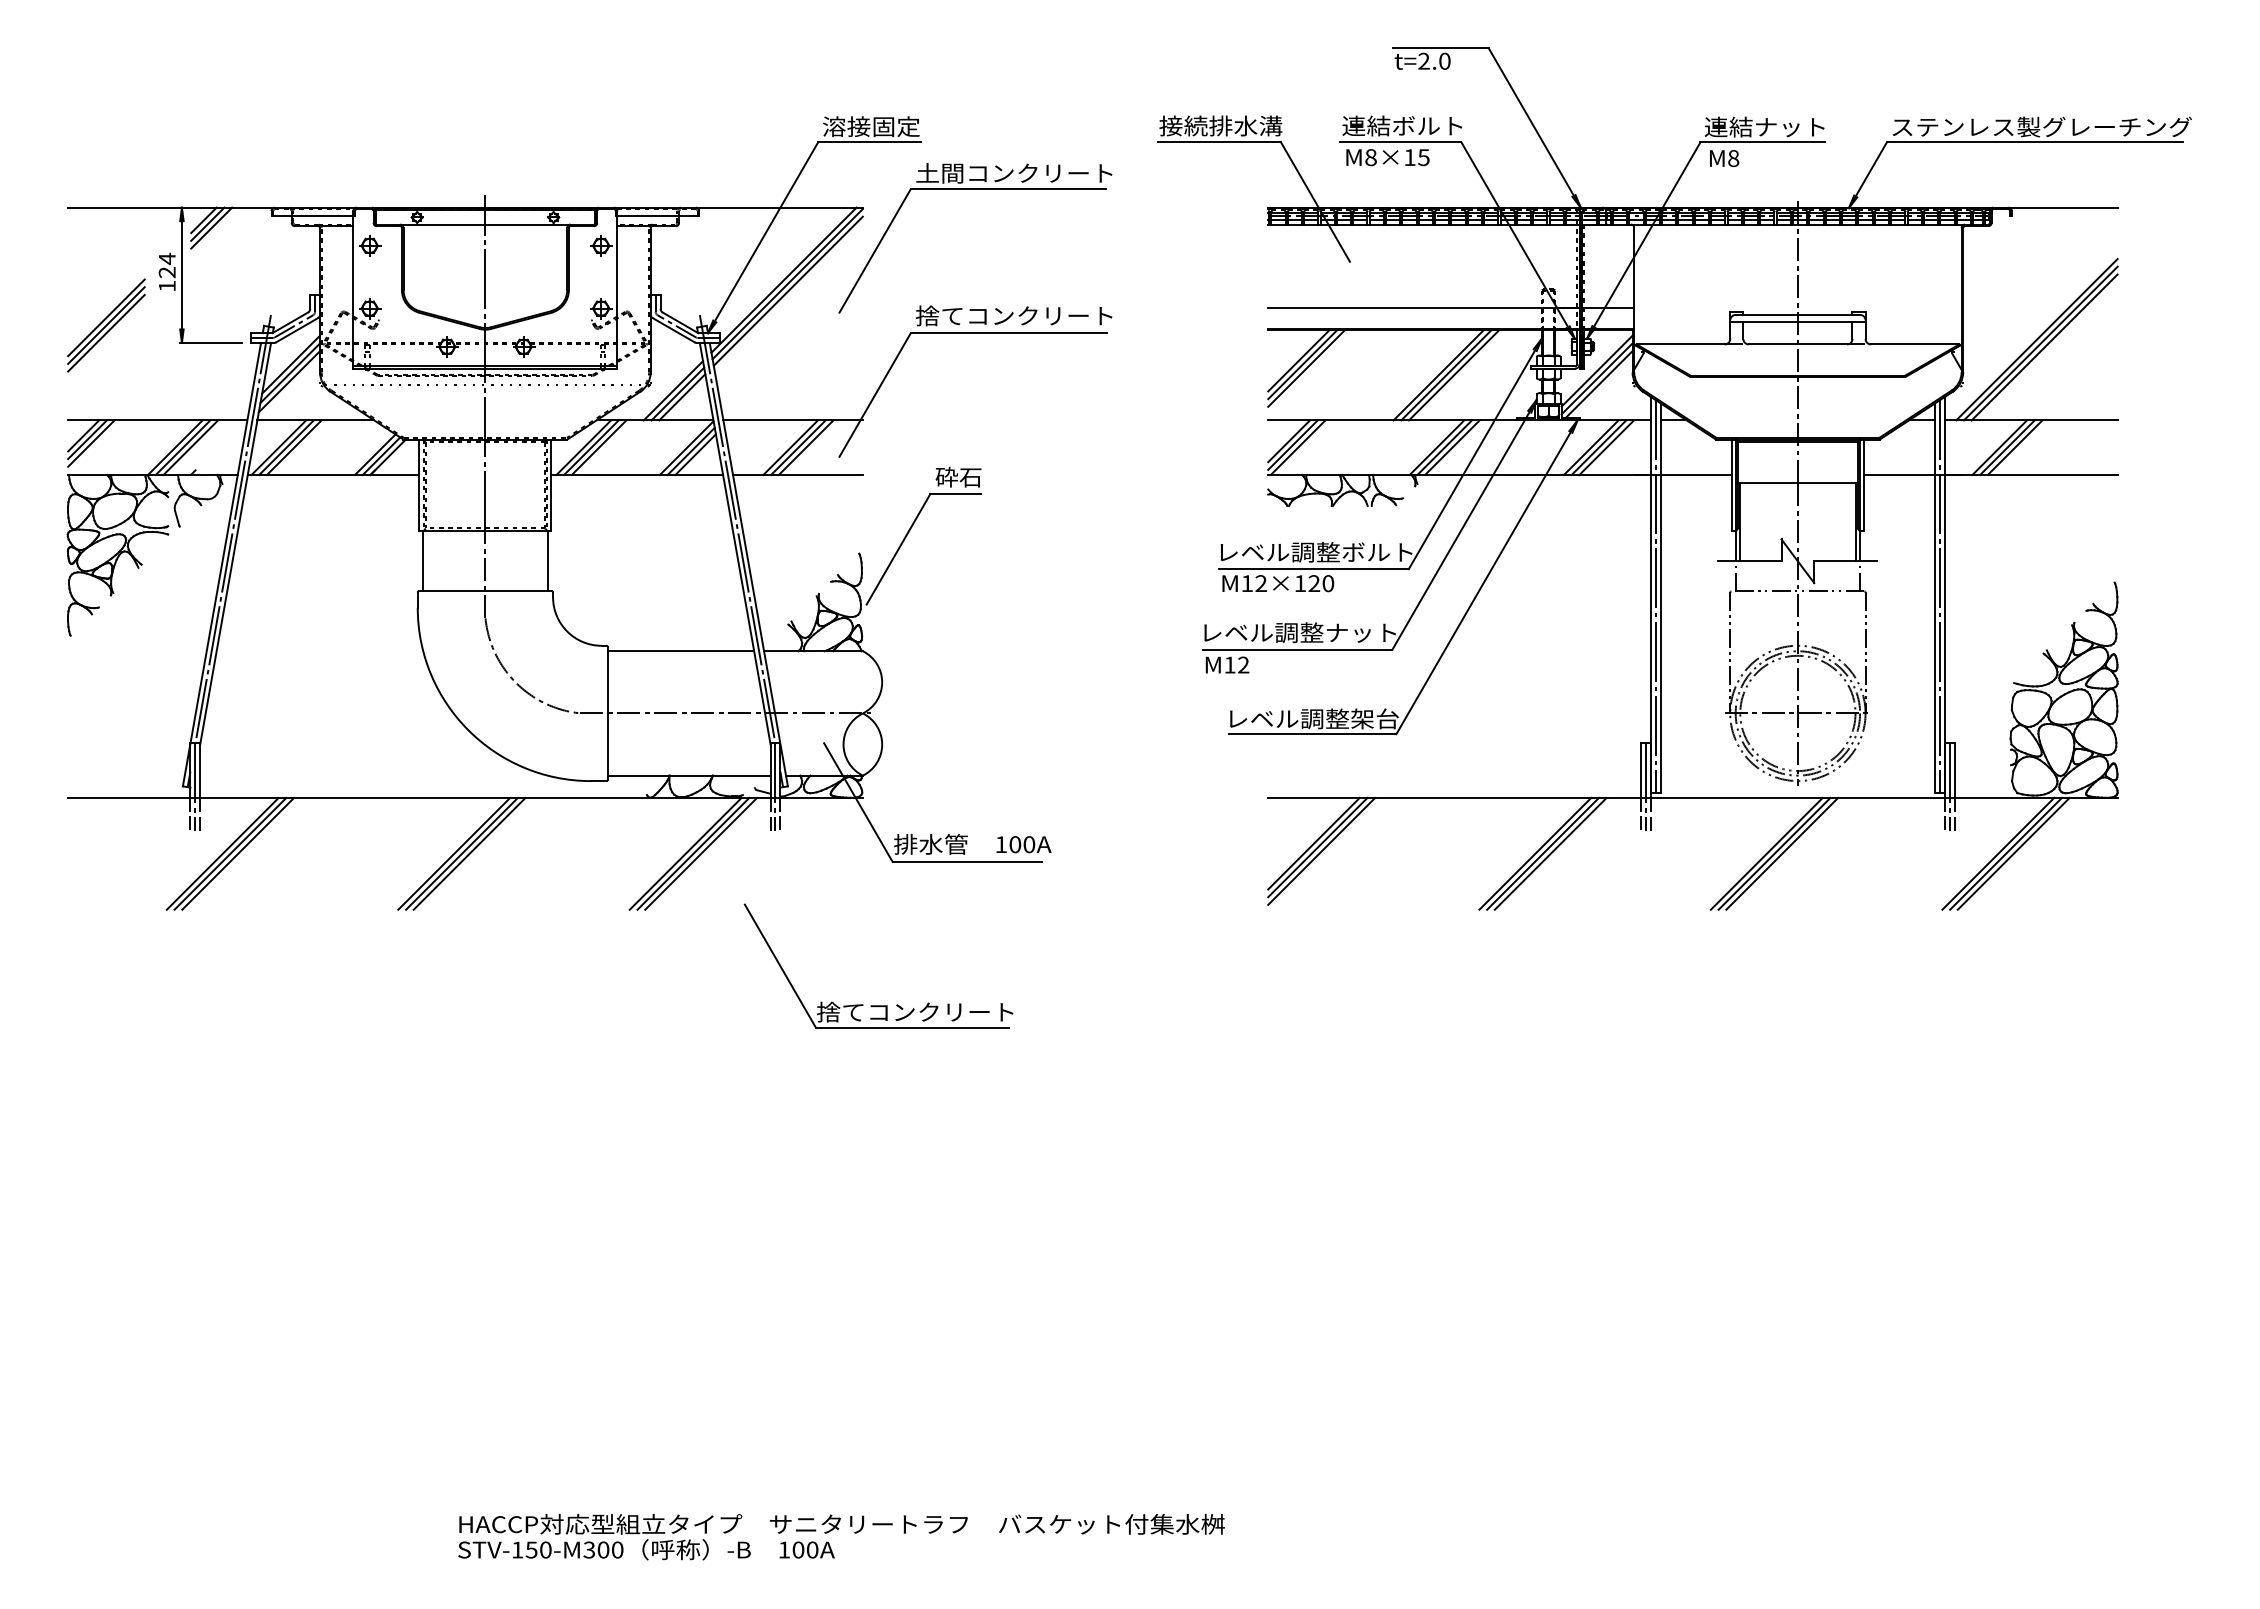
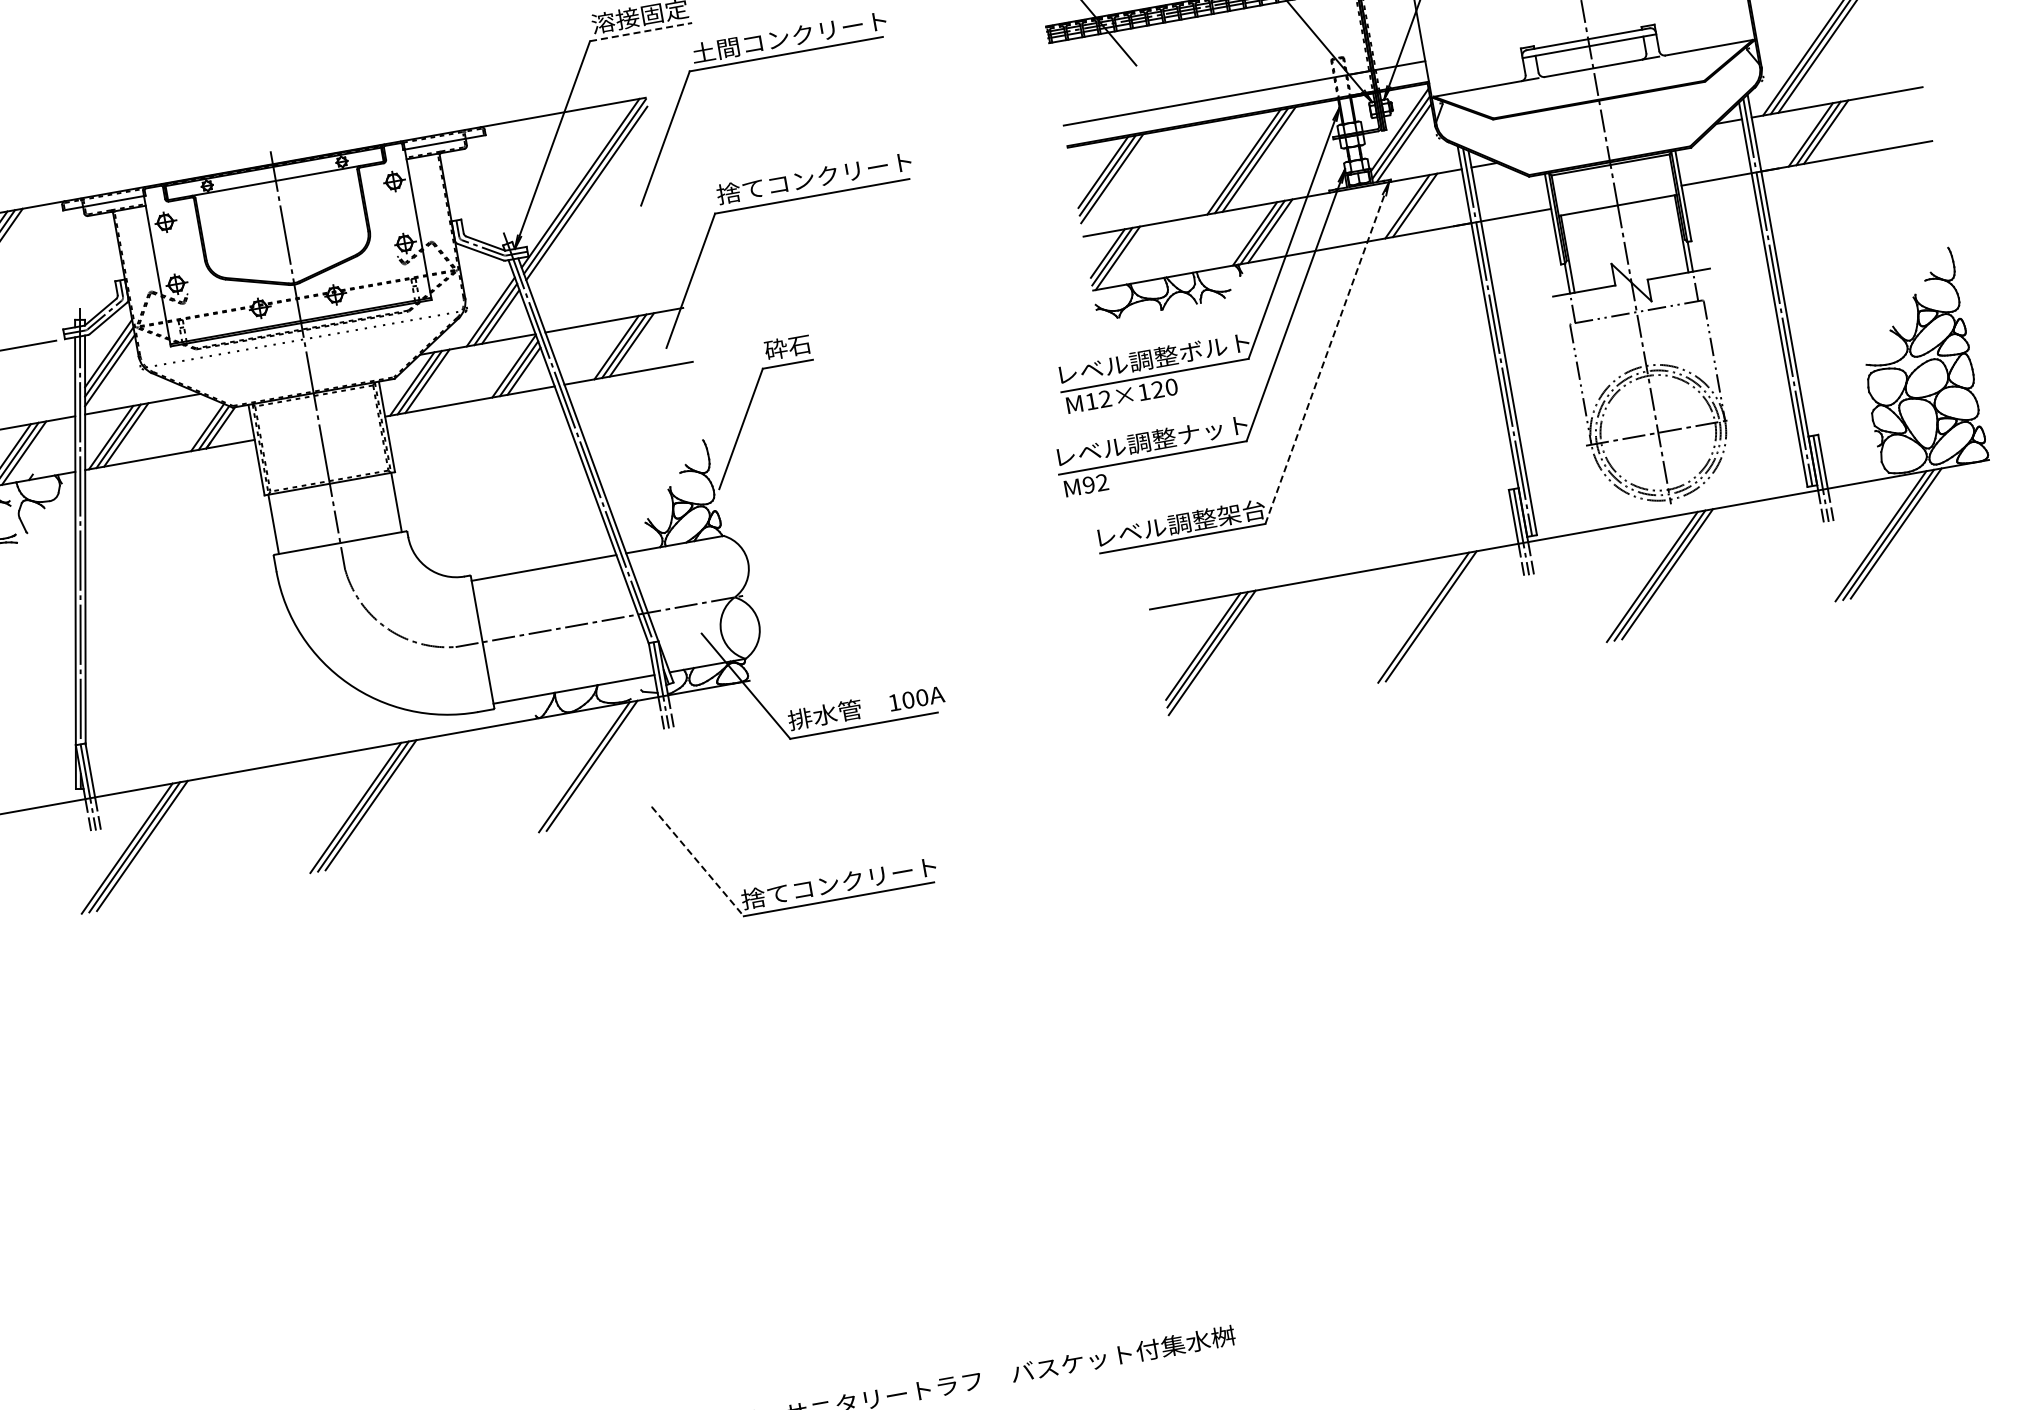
line: (869, 142) -> (640, 32), solid -> dashed
line: (1606, 447) -> (1422, 203), removed
line: (1487, 576) -> (1327, 352), solid -> dashed
text: (1229, 664) -> (1088, 484), M12 -> M92
line: (701, 853) -> (599, 764), removed
line: (1550, 853) -> (1438, 614), removed
line: (780, 966) -> (697, 861), solid -> dashed

